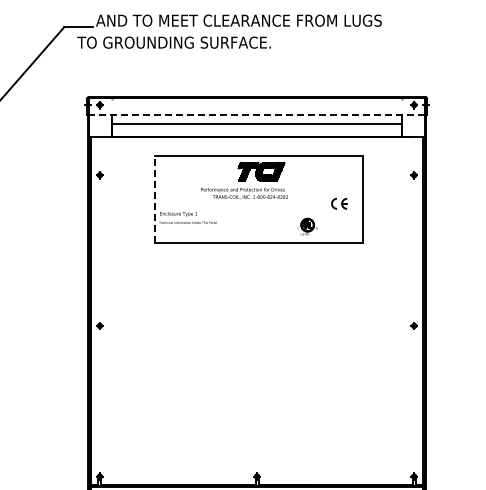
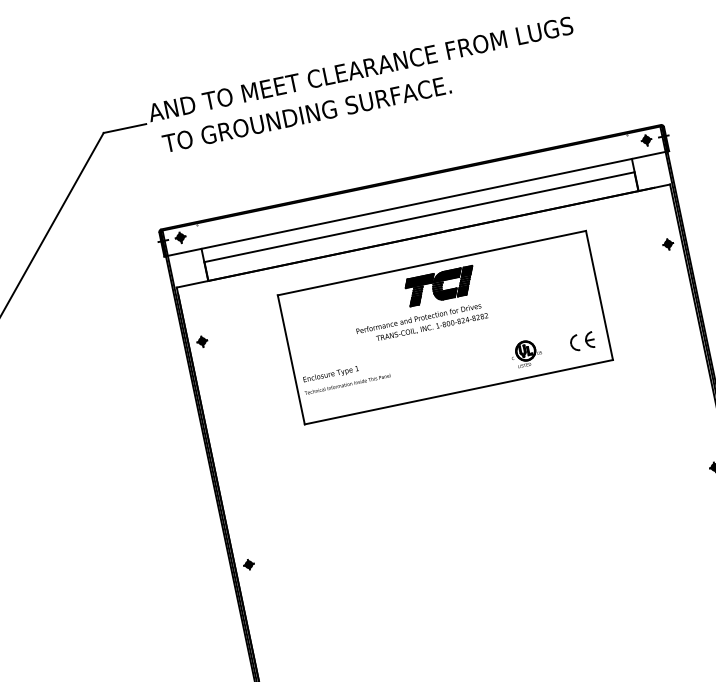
text: (173, 42) -> (305, 114), moved
line: (257, 115) -> (417, 204), dashed -> solid
line: (154, 199) -> (290, 360), dashed -> solid
part: (339, 203) -> (582, 341), moved

